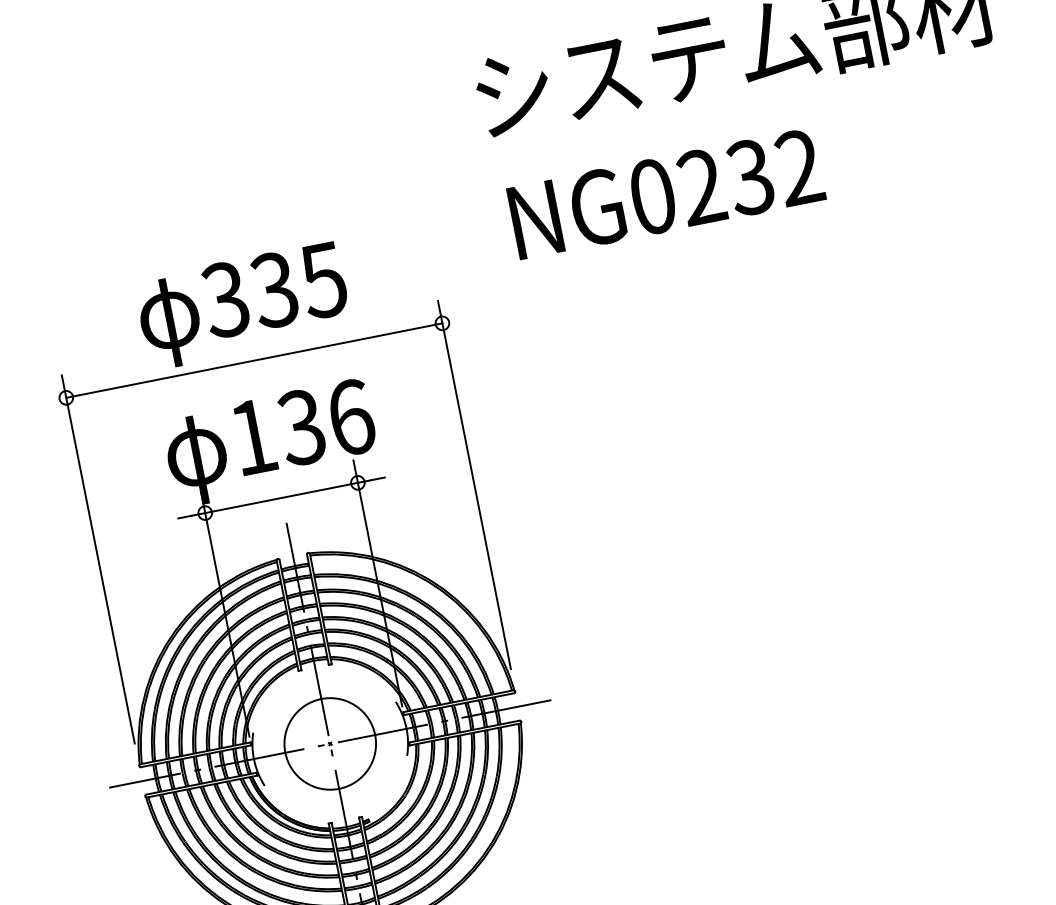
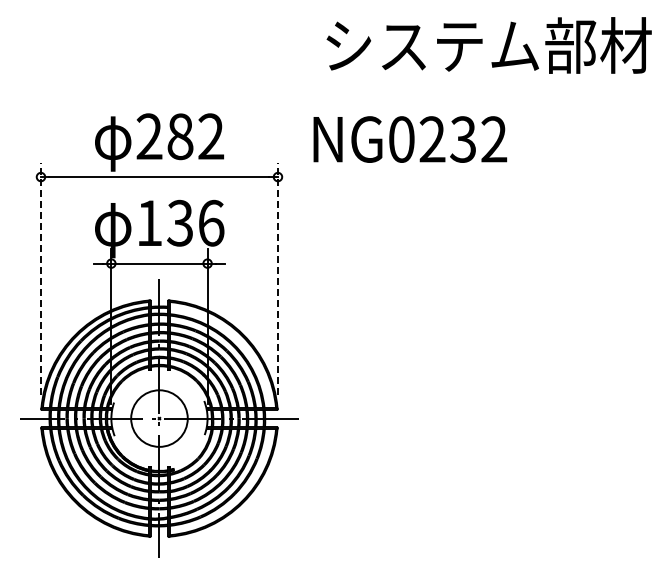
text: (666, 193) -> (410, 139), moved
text: (274, 289) -> (180, 136), 335 -> 282
line: (473, 484) -> (277, 278), solid -> dashed
line: (97, 558) -> (40, 278), solid -> dashed

